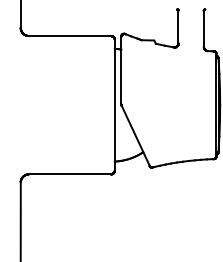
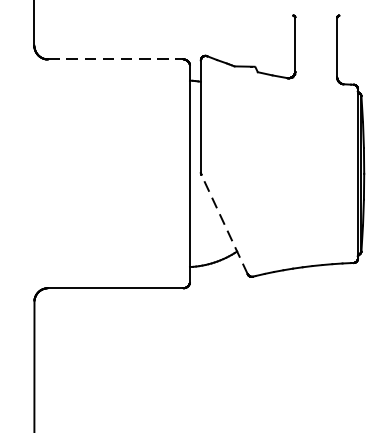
line: (69, 36) -> (115, 60), solid -> dashed
line: (135, 135) -> (224, 223), solid -> dashed

